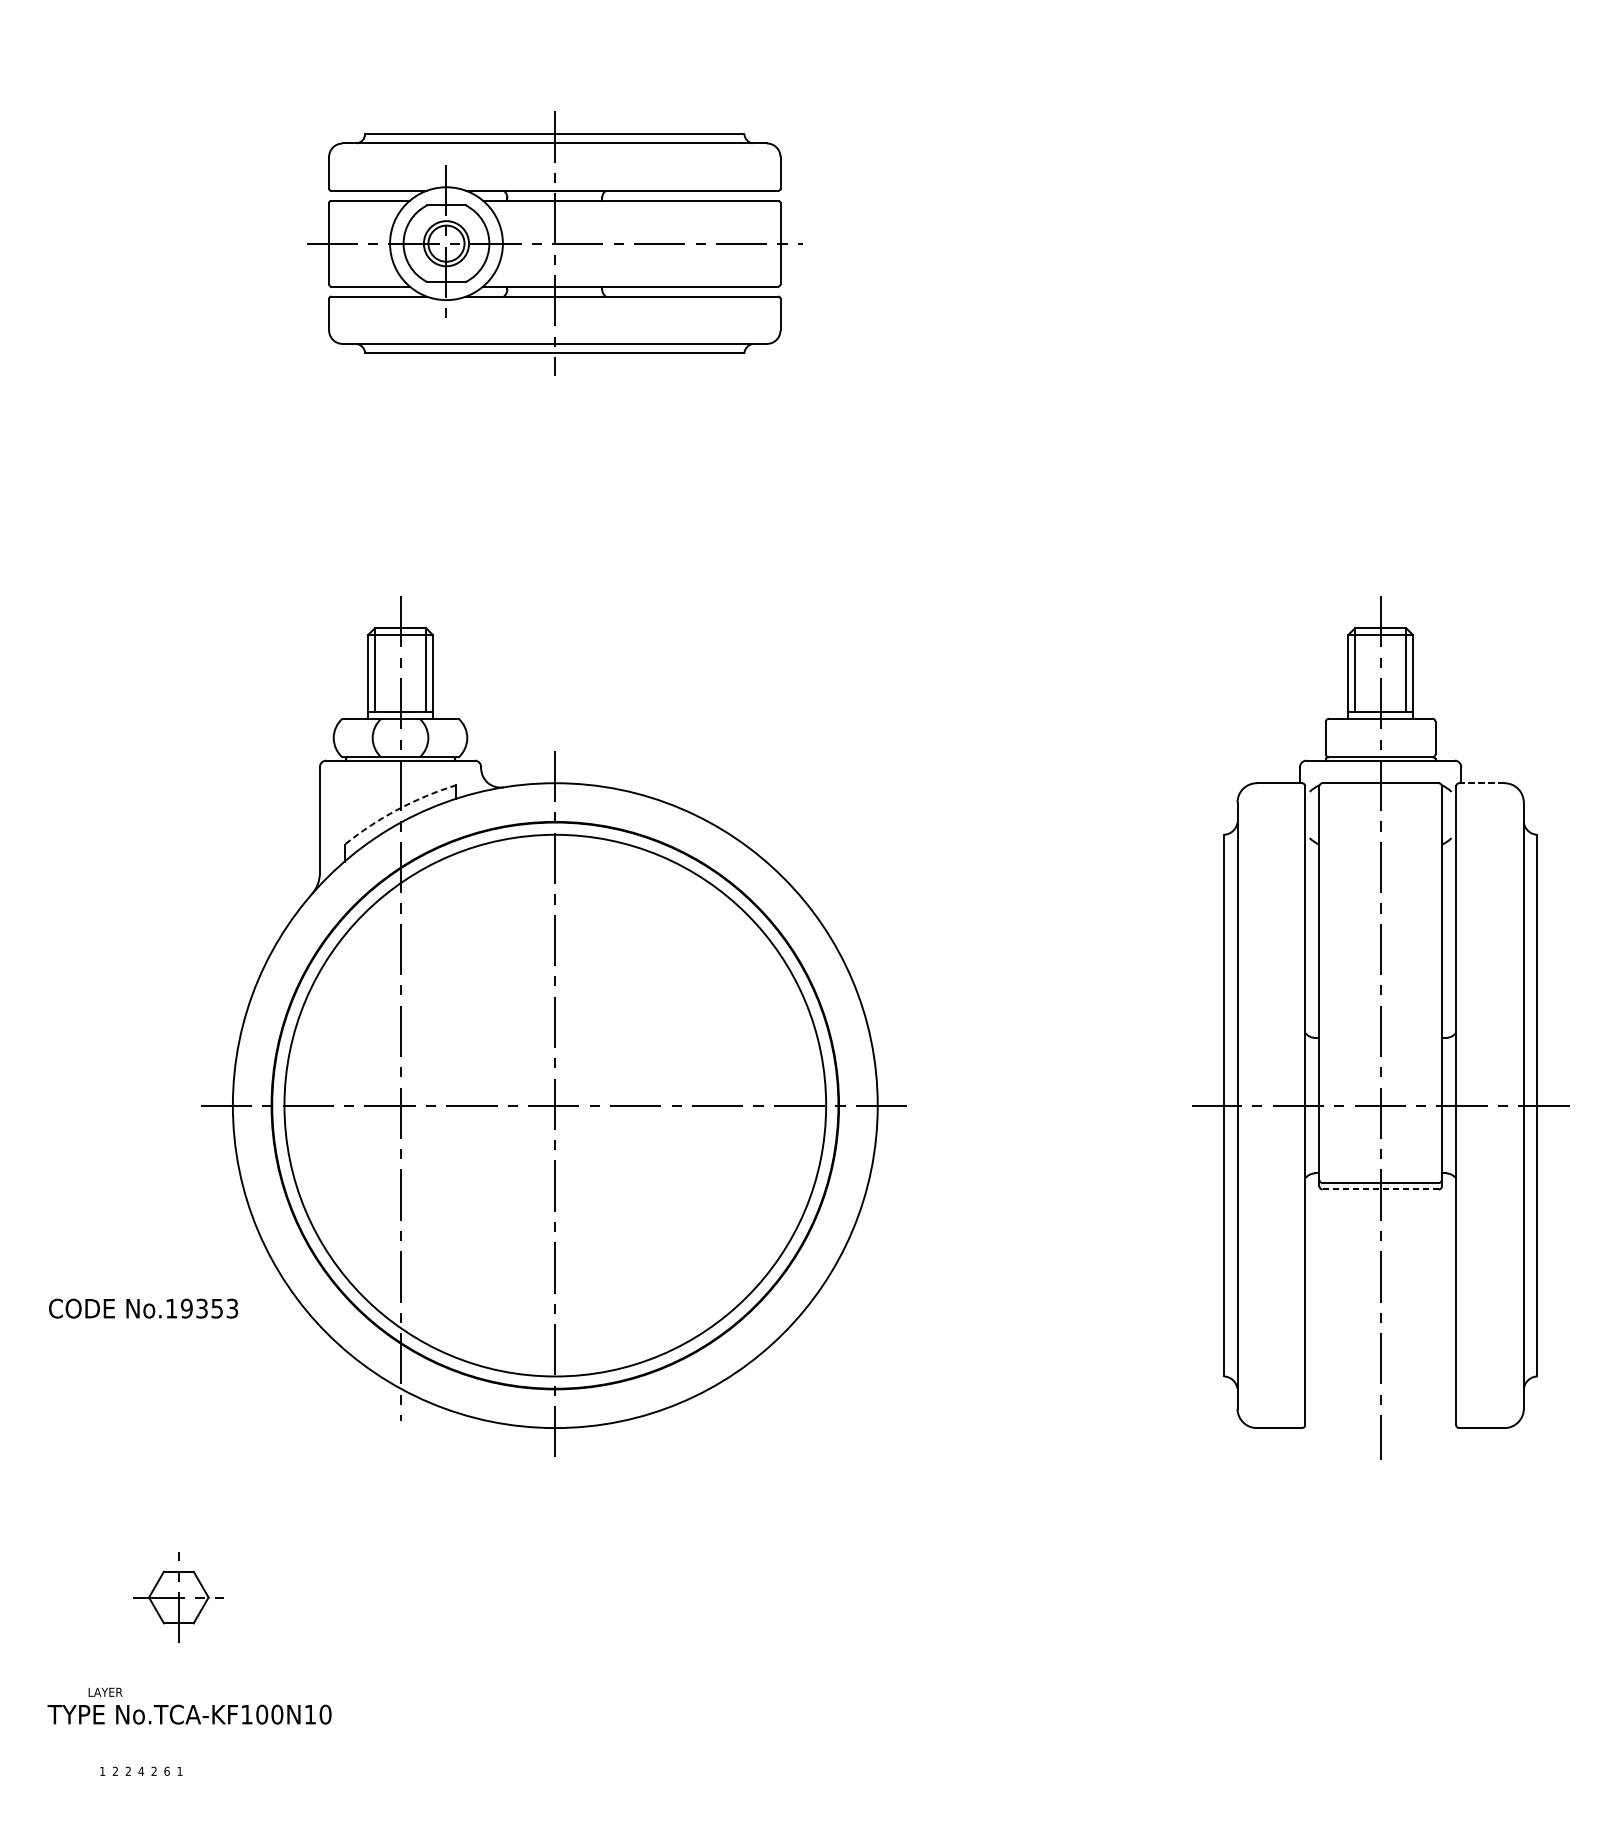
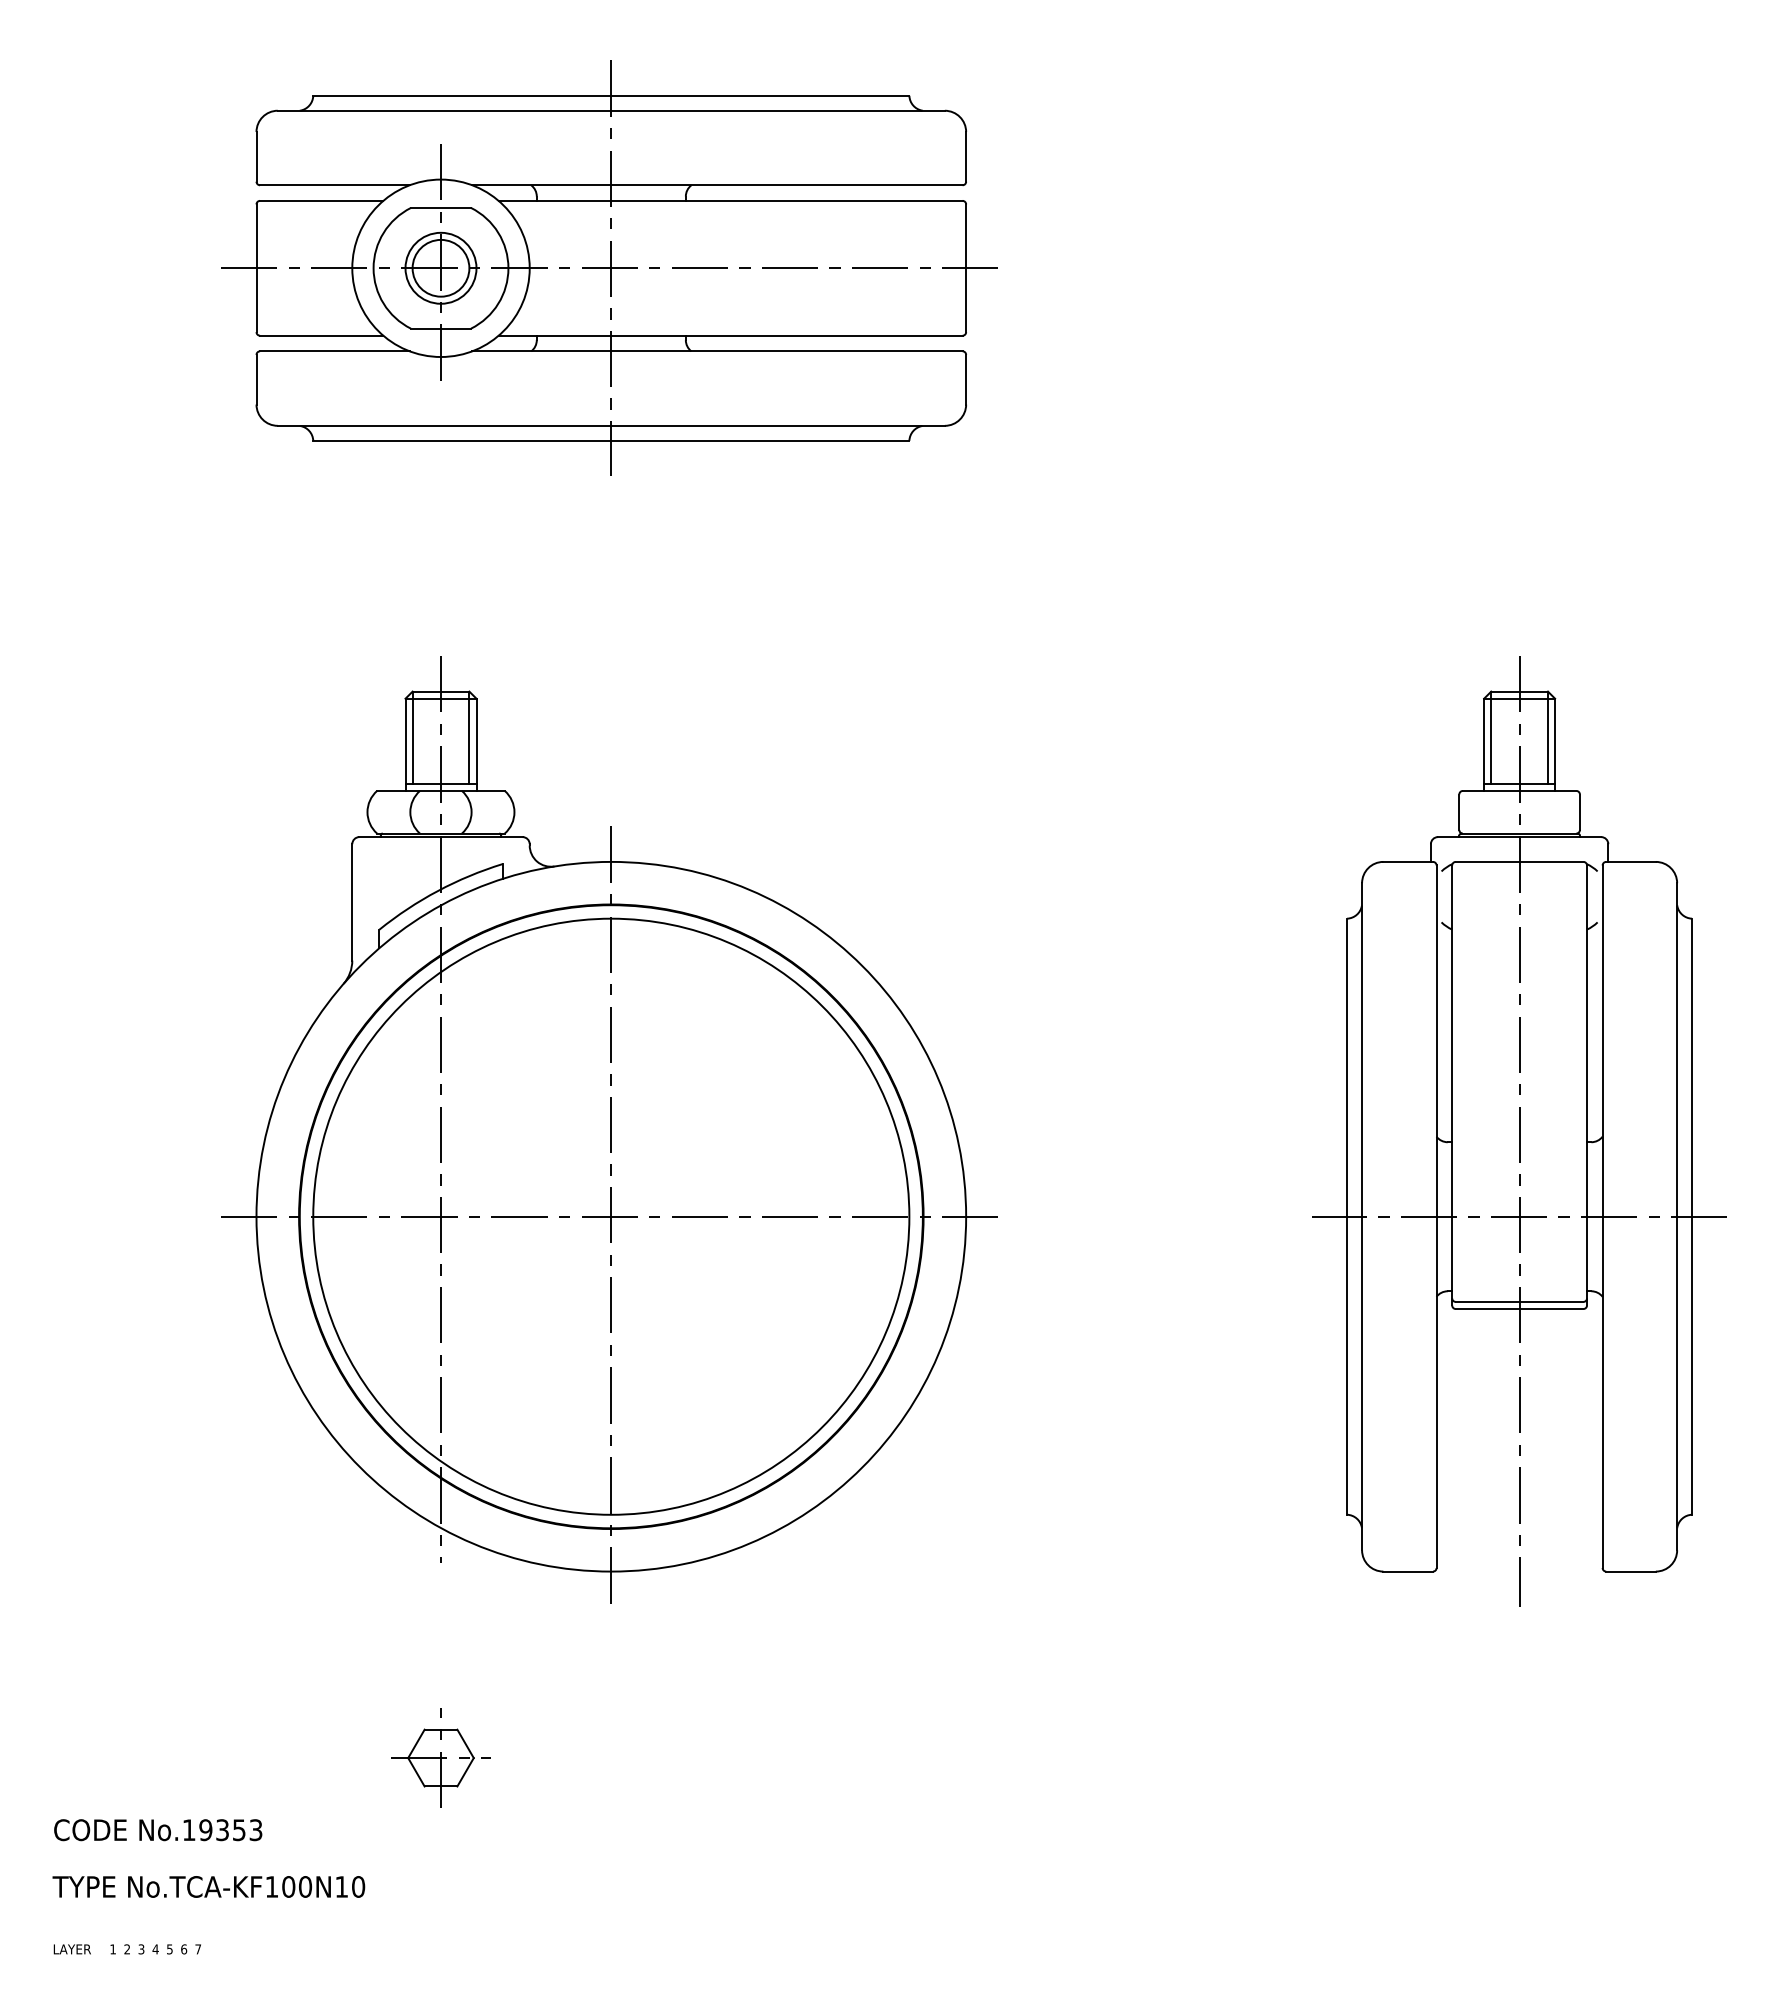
part: (553, 243) -> (609, 267), size x1.43
line: (1482, 782) -> (1631, 861), dashed -> solid
arc: (397, 810) -> (437, 891), dashed -> solid
line: (1380, 1189) -> (1519, 1309), dashed -> solid
text: (143, 1308) -> (158, 1830), moved
part: (178, 1597) -> (440, 1757), moved
text: (104, 1692) -> (71, 1949), moved
text: (128, 1771) -> (141, 1949), 2 -> 3
text: (153, 1771) -> (169, 1949), 2 -> 5
text: (180, 1771) -> (198, 1949), 1 -> 7

